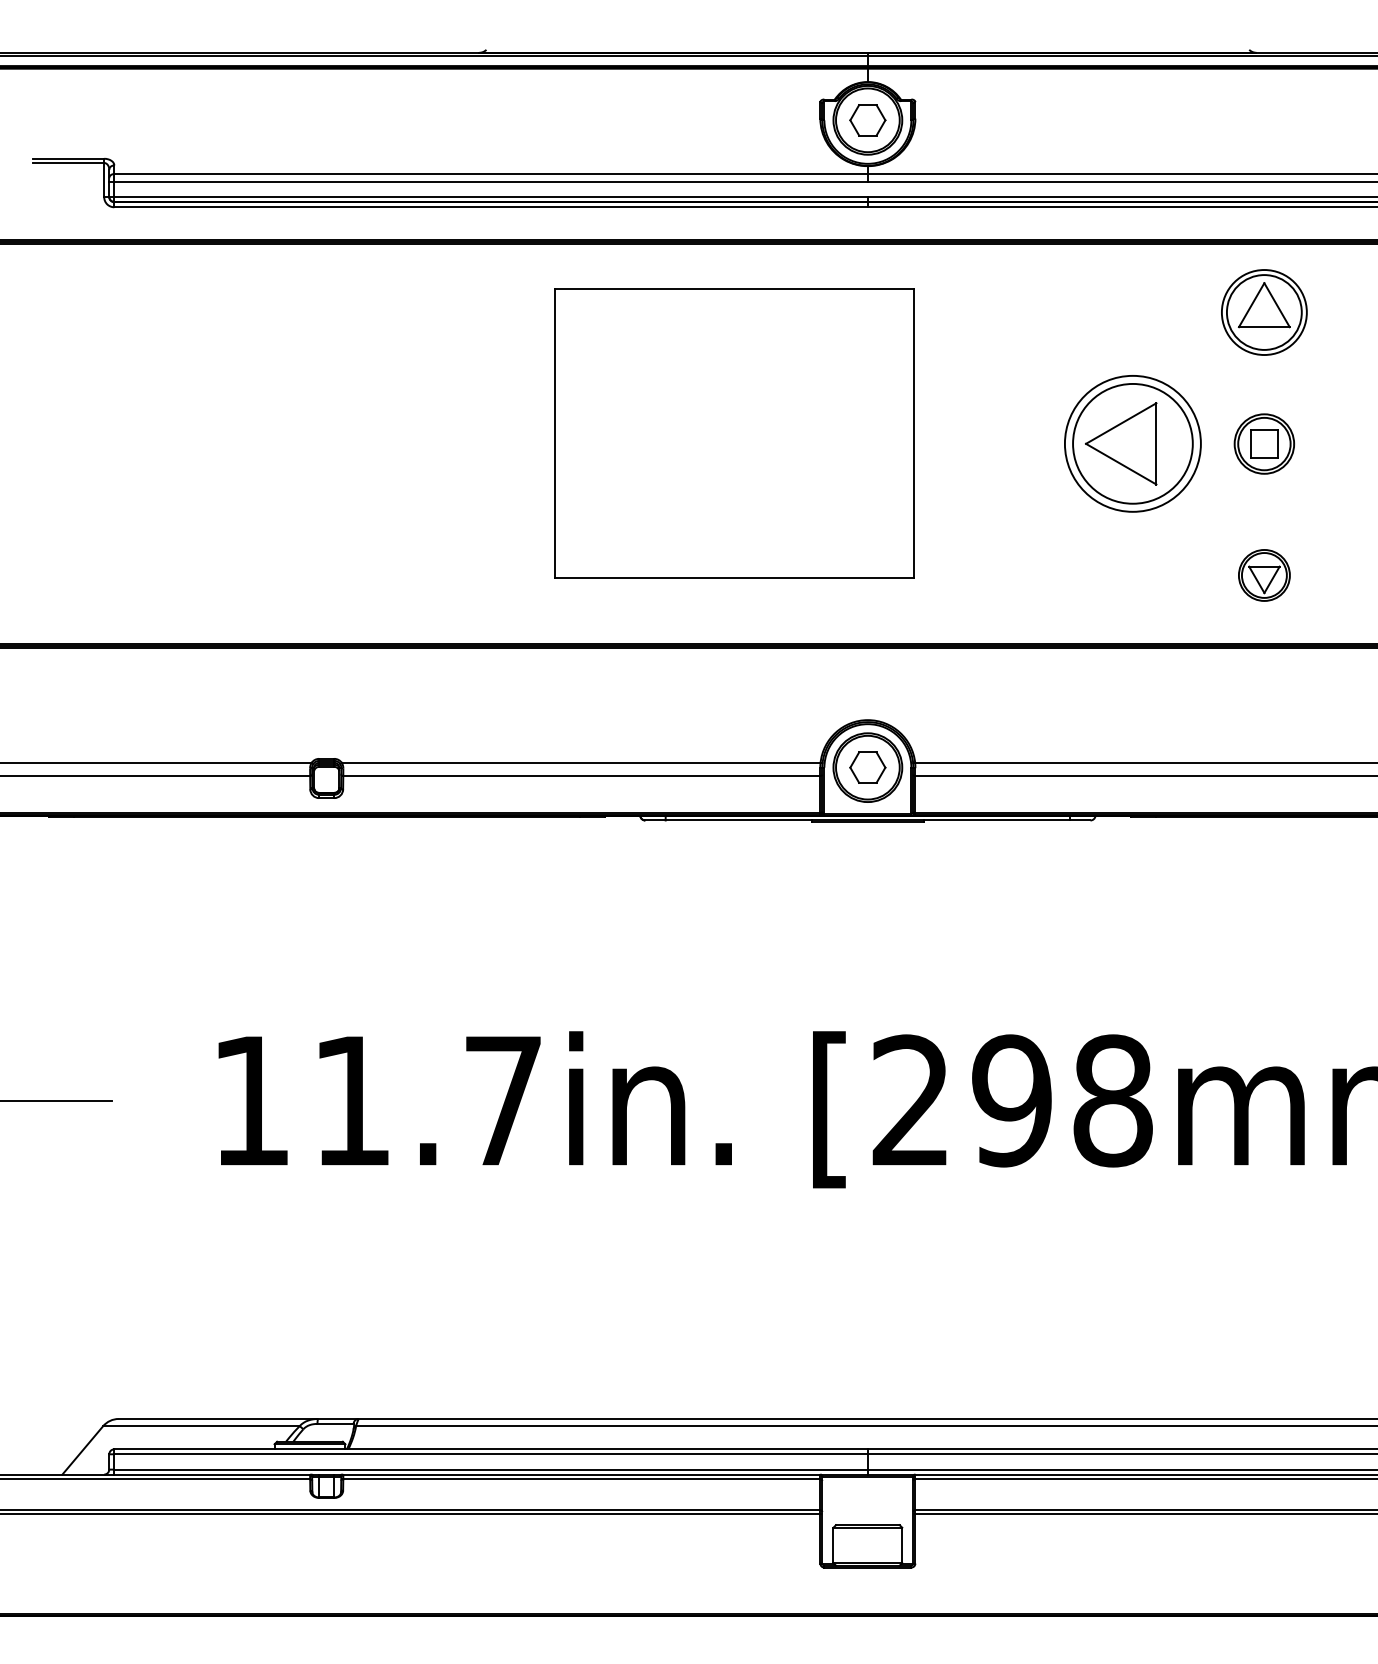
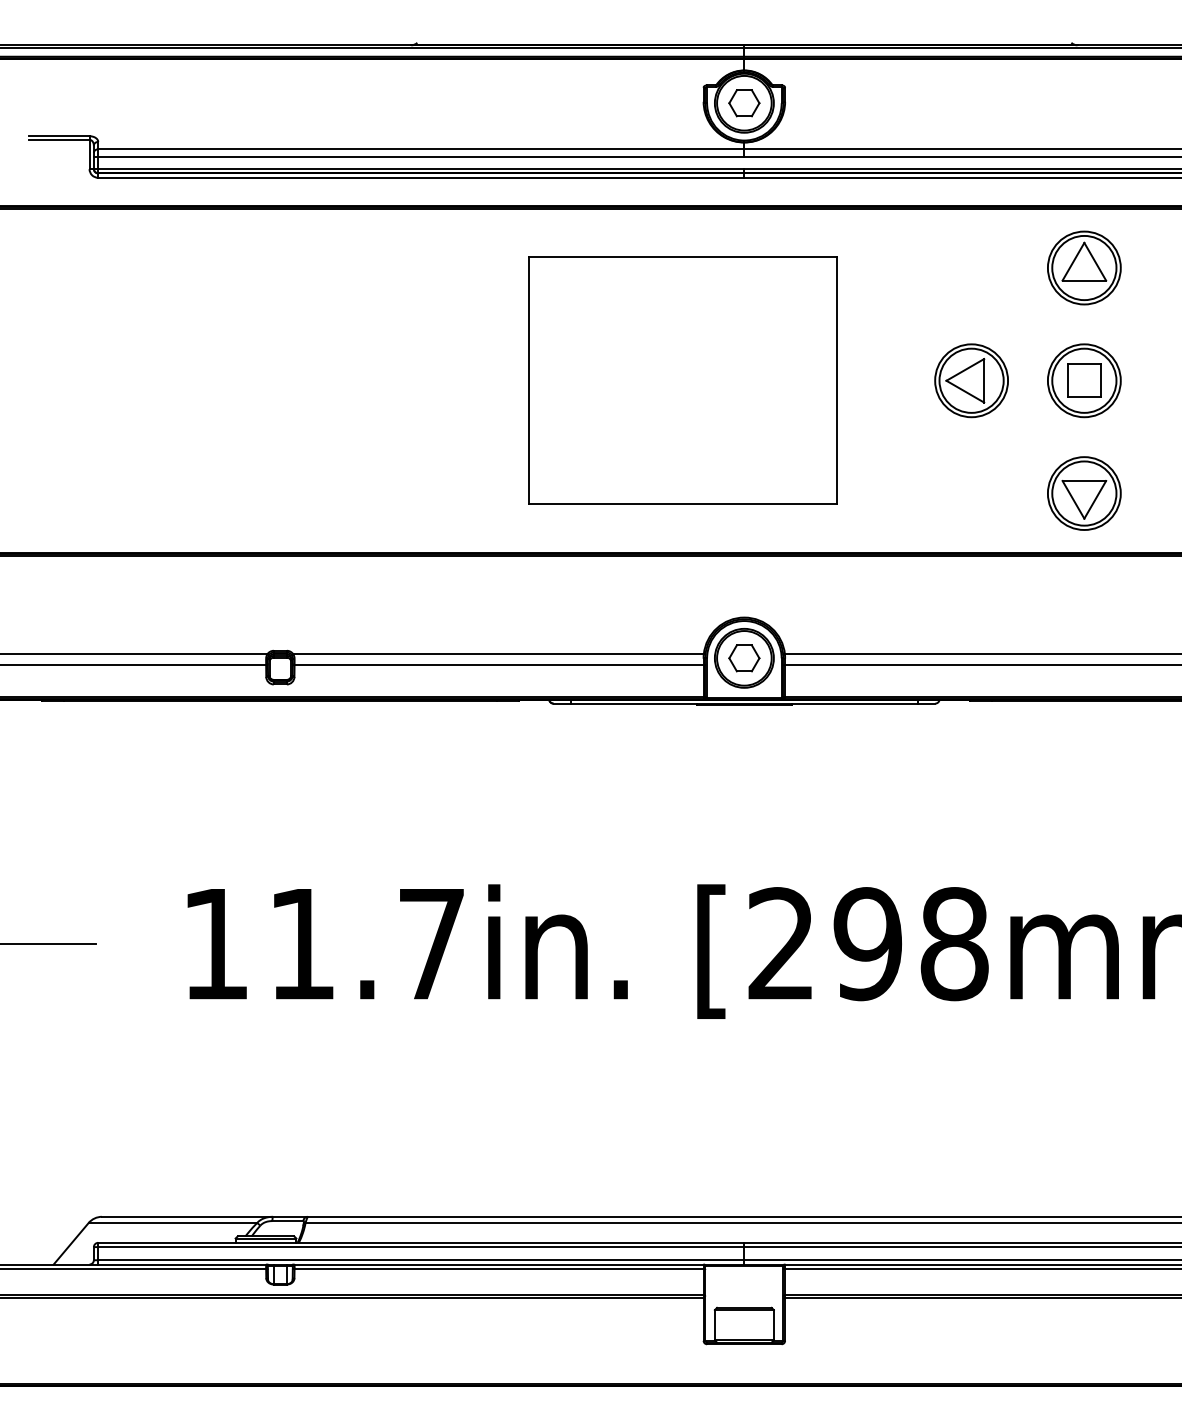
part: (733, 433) -> (682, 380), moved
part: (1132, 443) -> (971, 380), size x0.62
part: (1264, 443) -> (1084, 380), size x1.43
part: (1264, 575) -> (1084, 493), size x1.67

